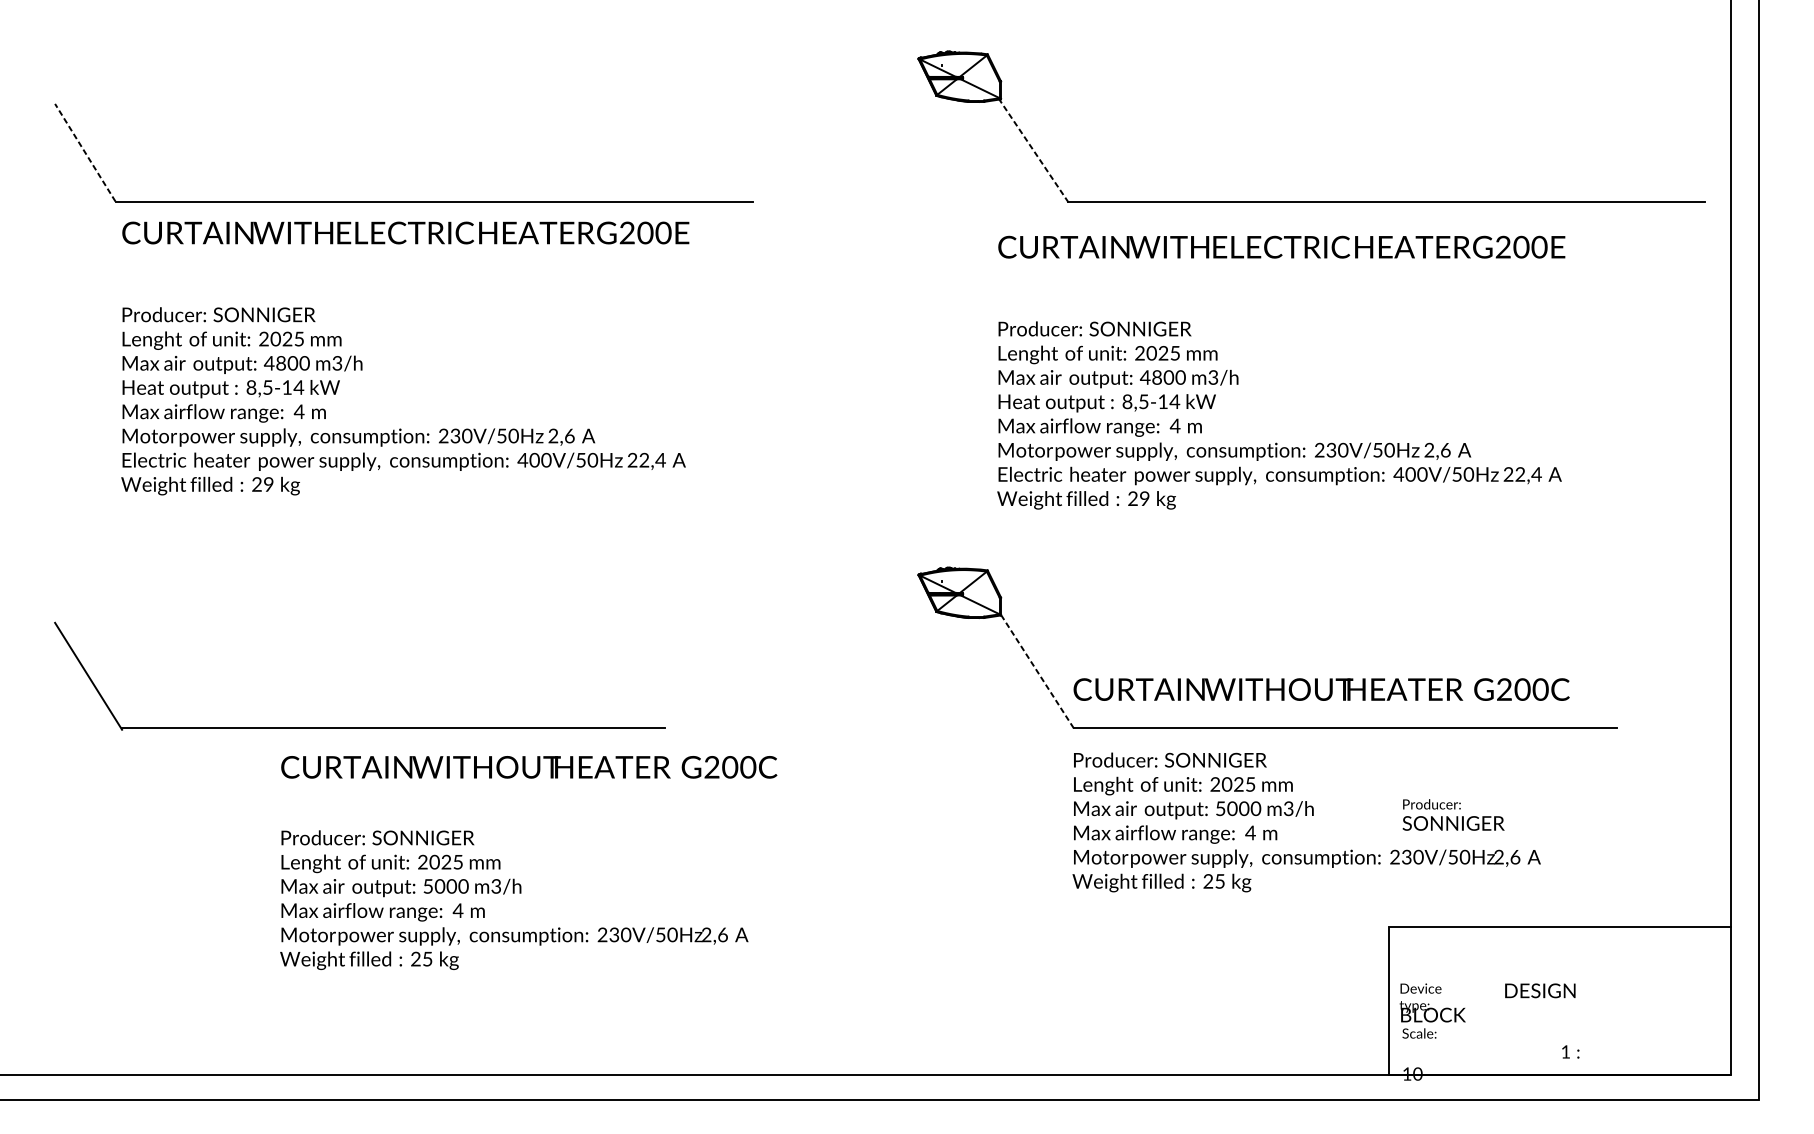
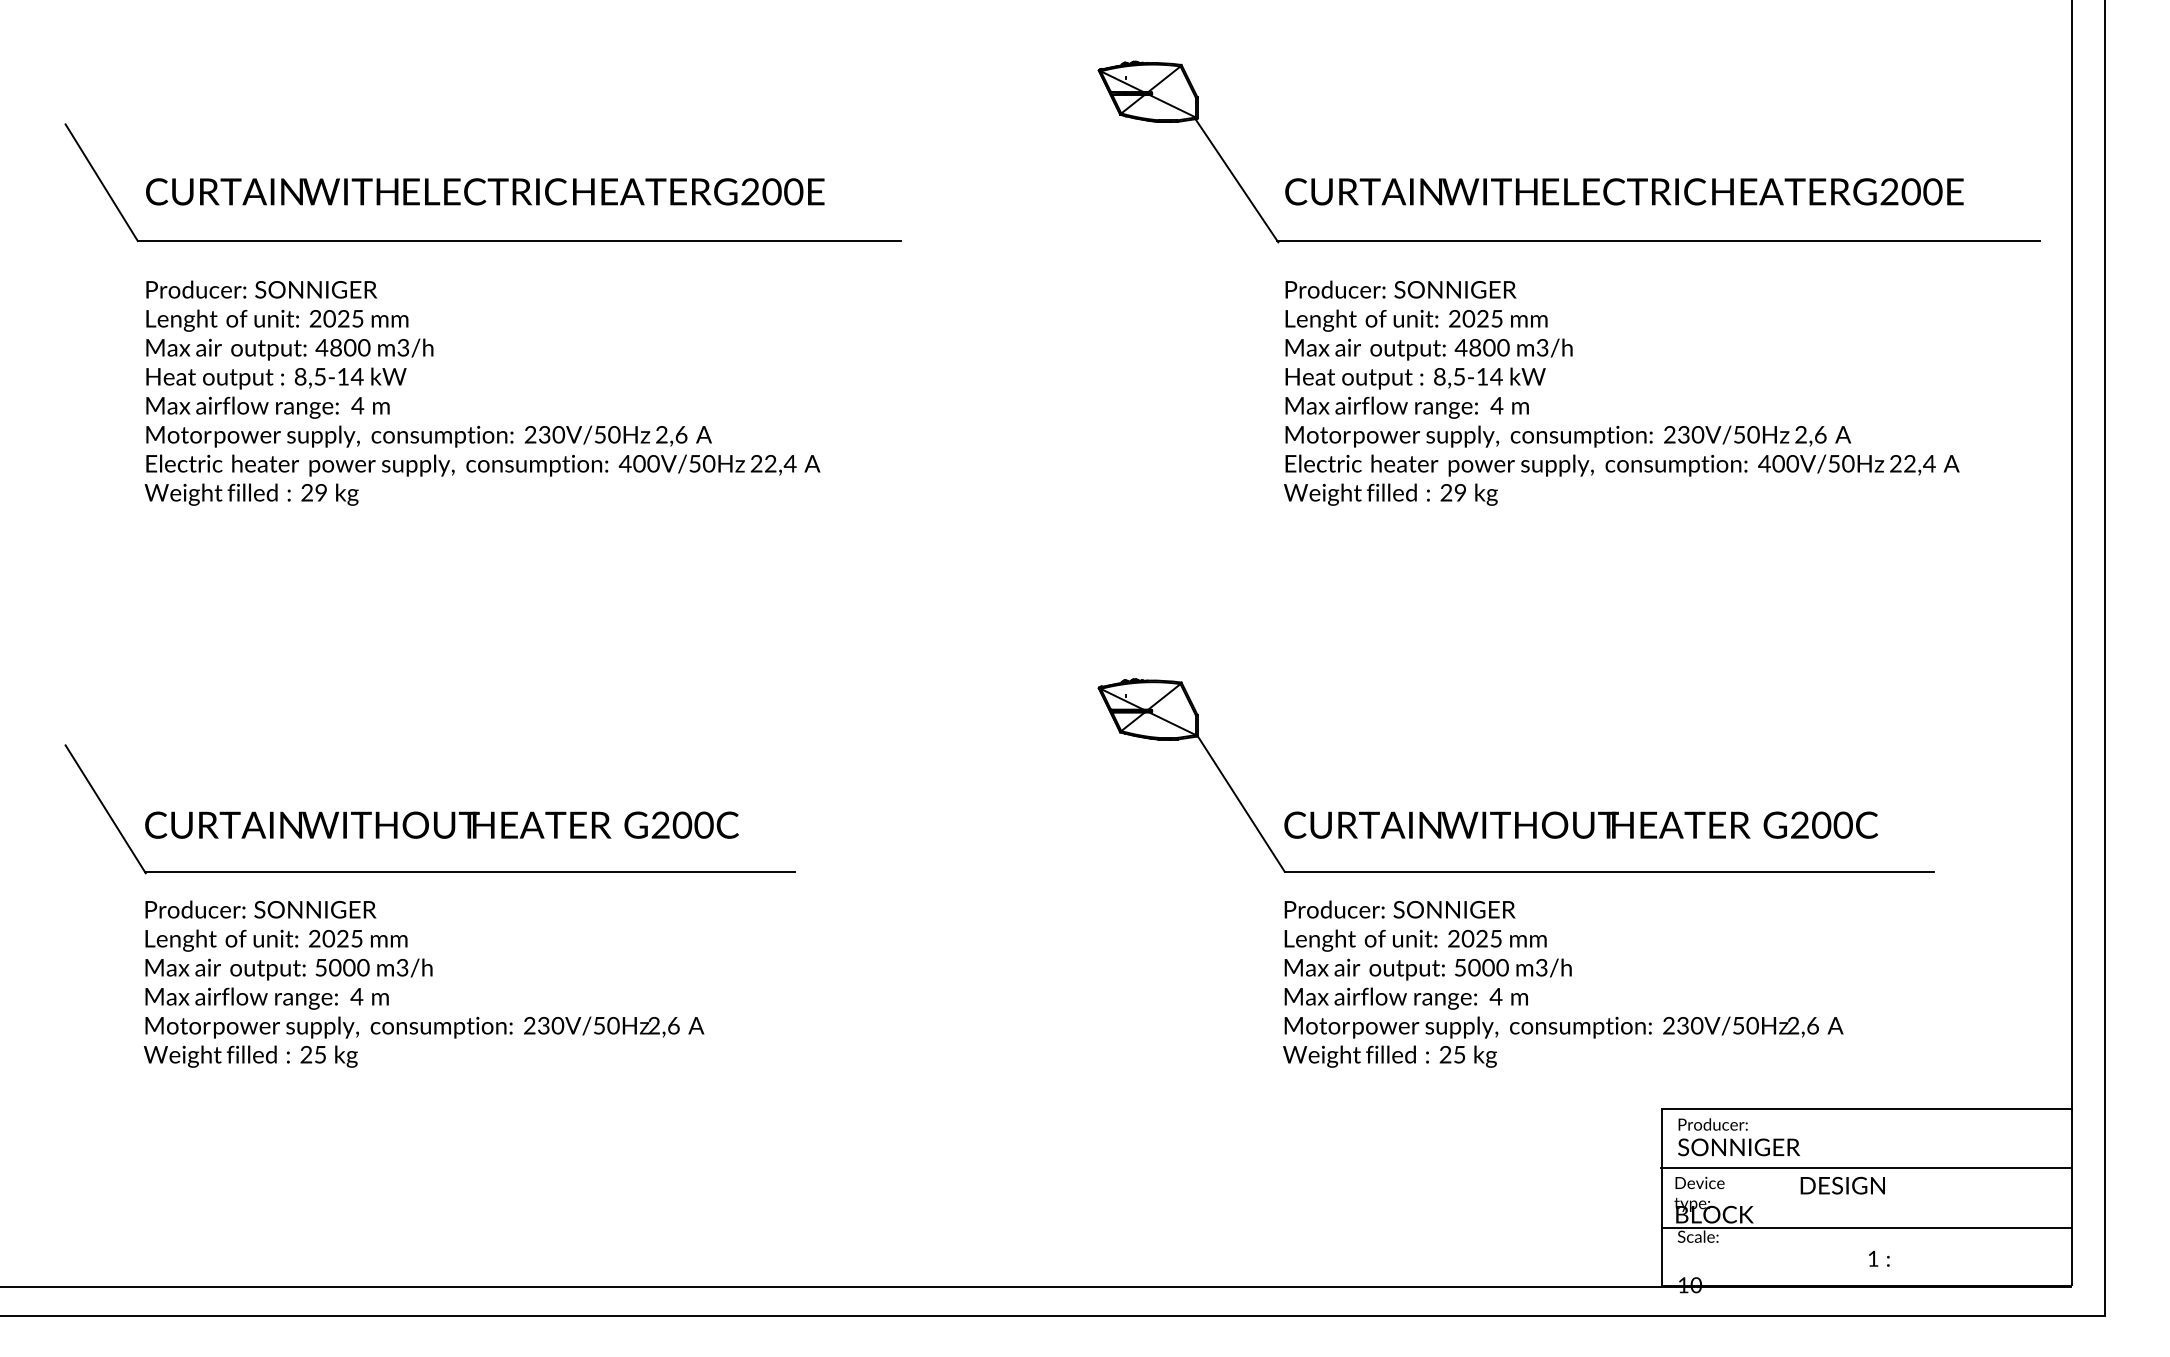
line: (1033, 150) -> (1236, 180), dashed -> solid
line: (85, 152) -> (101, 182), dashed -> solid
text: (405, 358) -> (484, 341), moved
text: (1280, 372) -> (1623, 341), moved
line: (1036, 671) -> (1240, 803), dashed -> solid
text: (1453, 815) -> (1738, 1137), moved
text: (528, 862) -> (440, 939), moved
line: (1559, 976) -> (1865, 1168), added
line: (1560, 1026) -> (1866, 1228), added

